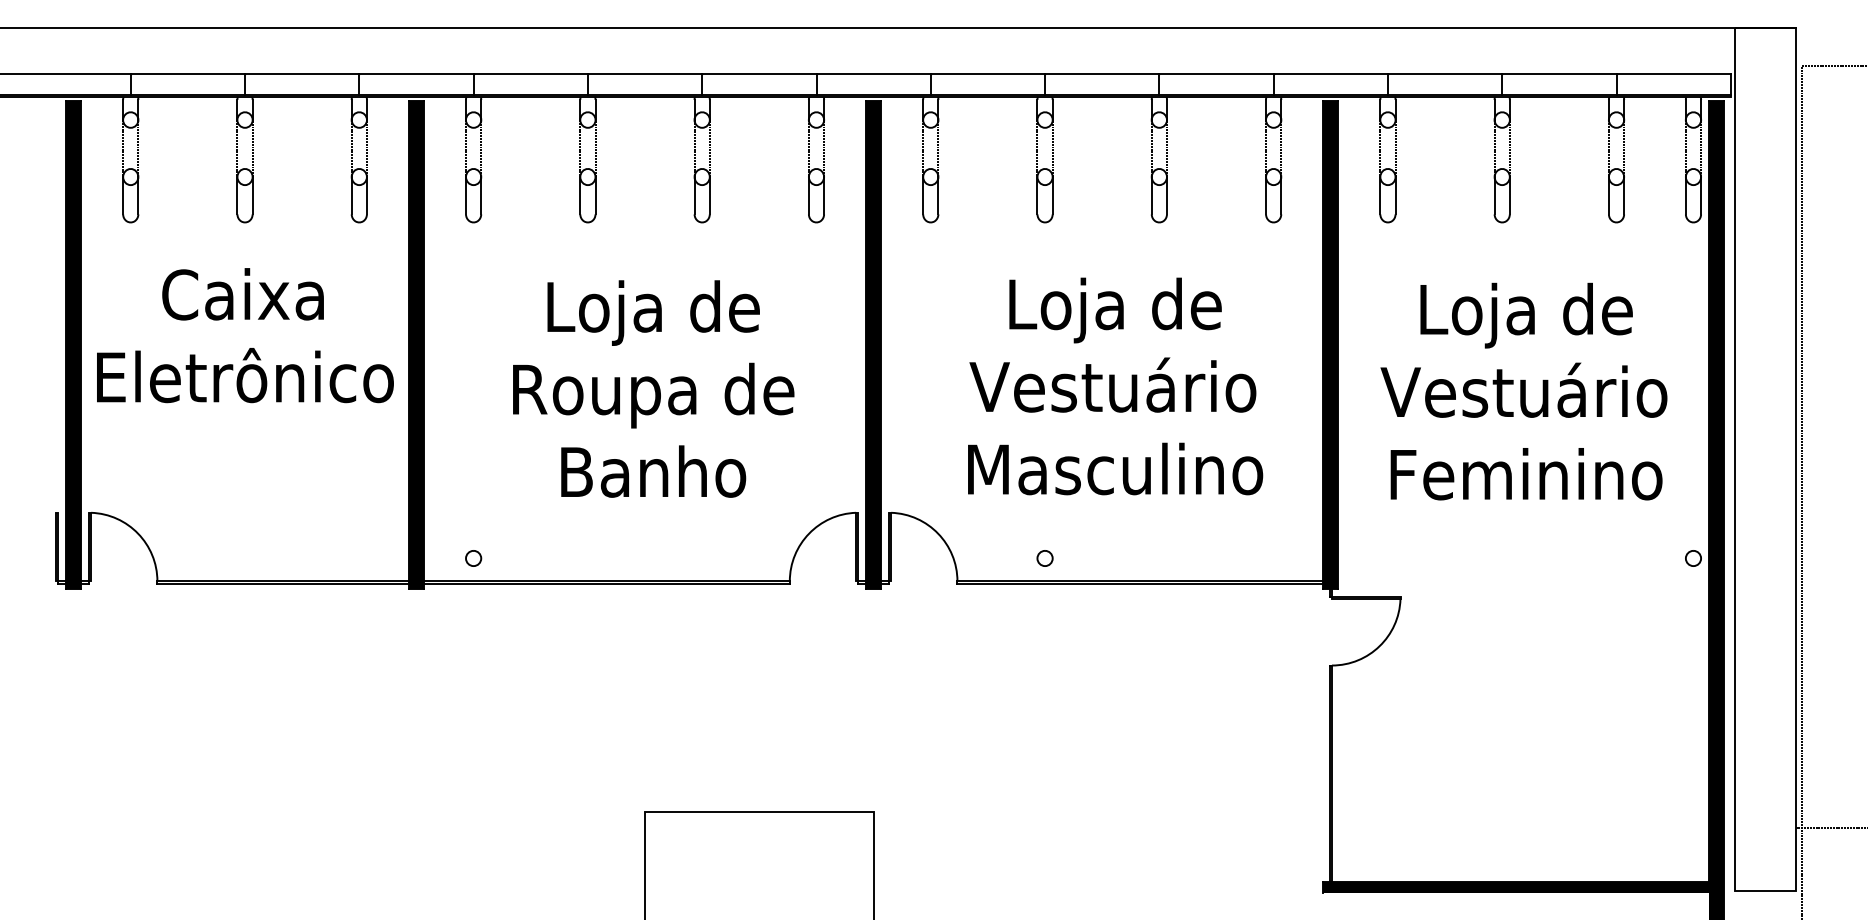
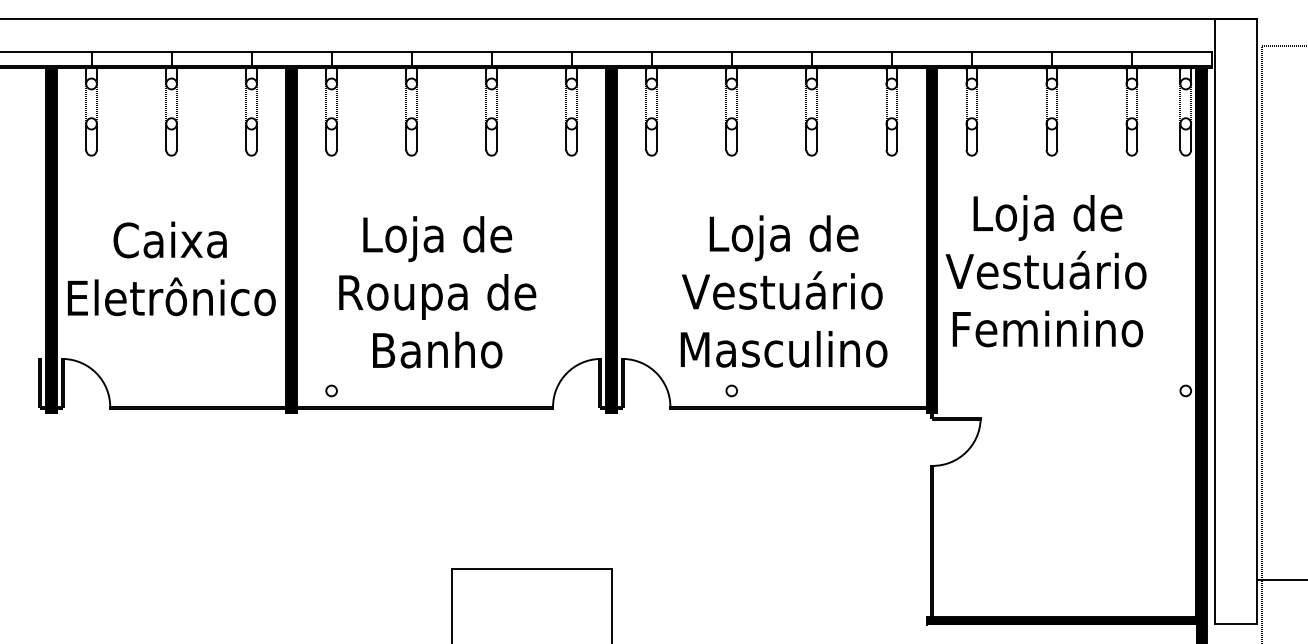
text: (244, 335) -> (171, 268), moved
text: (1114, 386) -> (783, 291), moved
text: (653, 389) -> (437, 292), moved
text: (1523, 392) -> (1045, 271), moved

